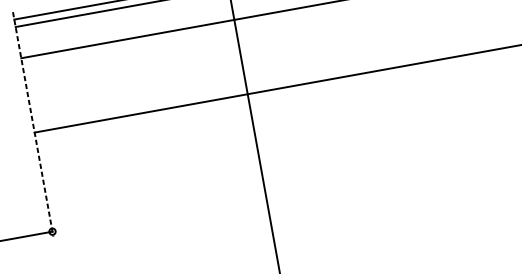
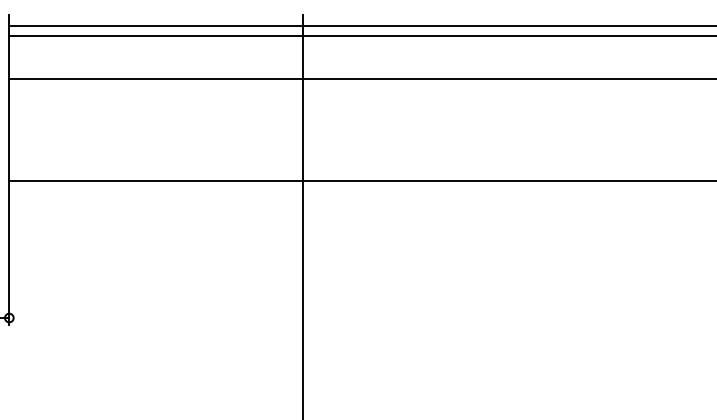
line: (33, 124) -> (9, 170), dashed -> solid

